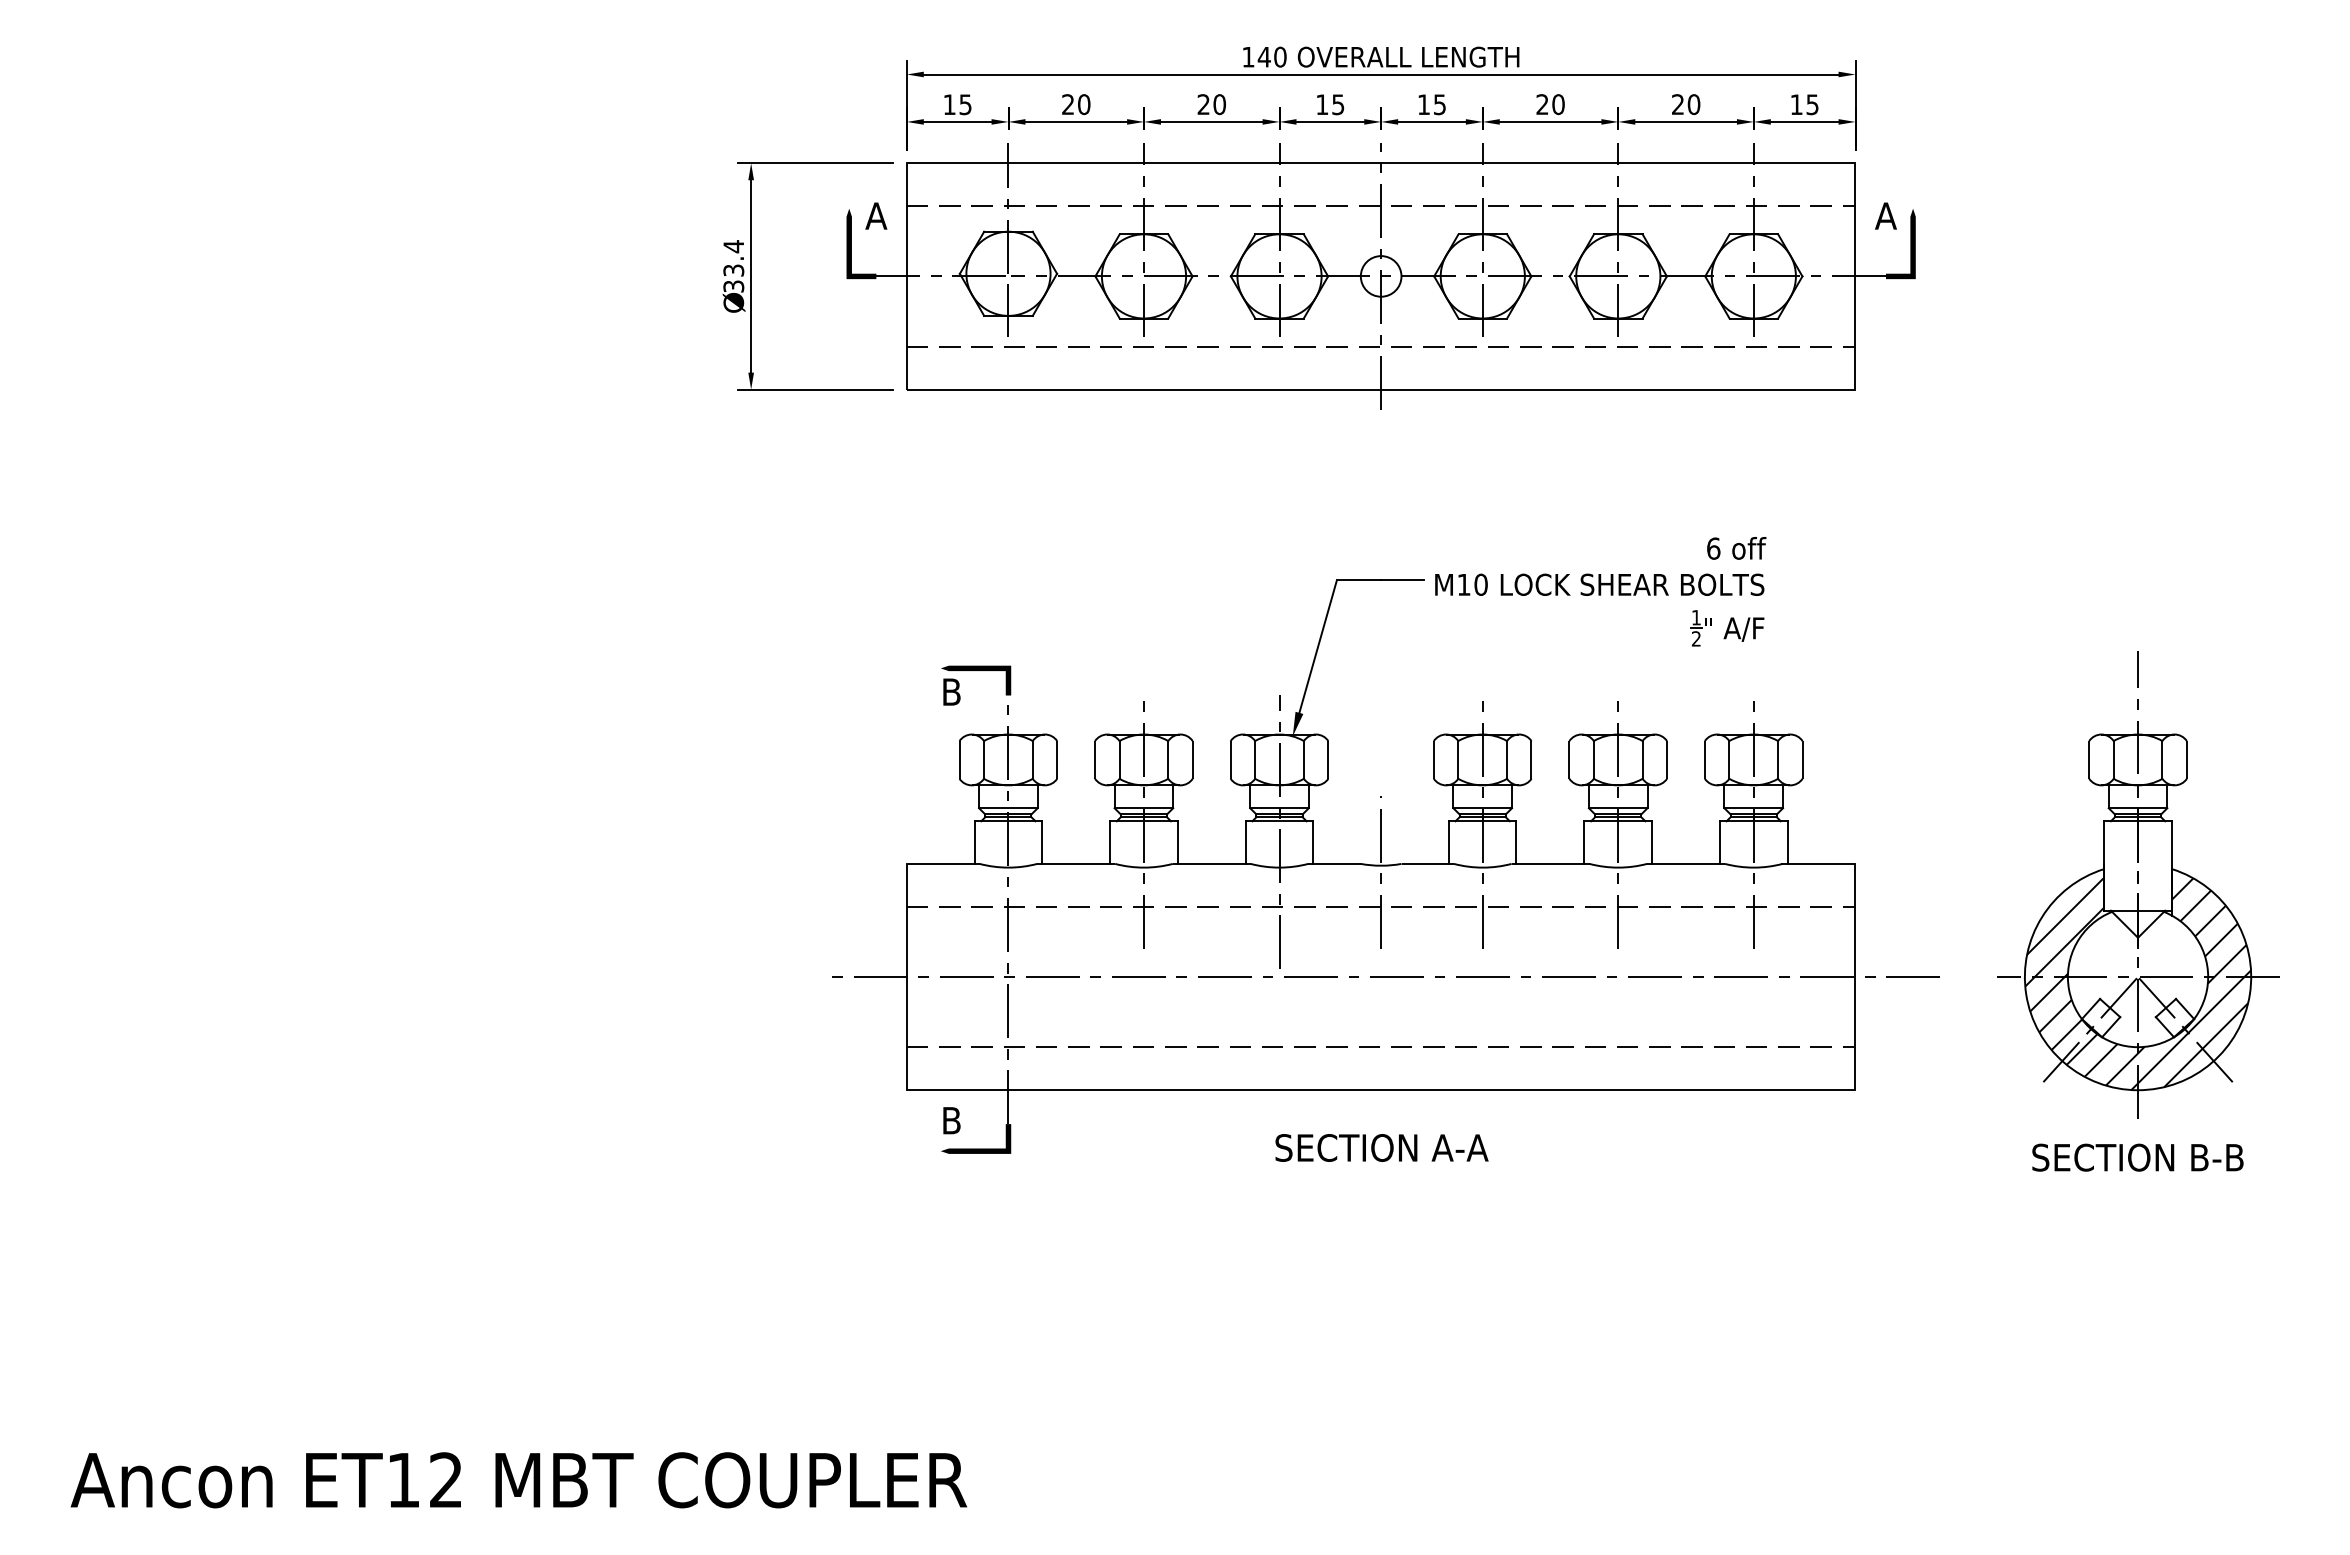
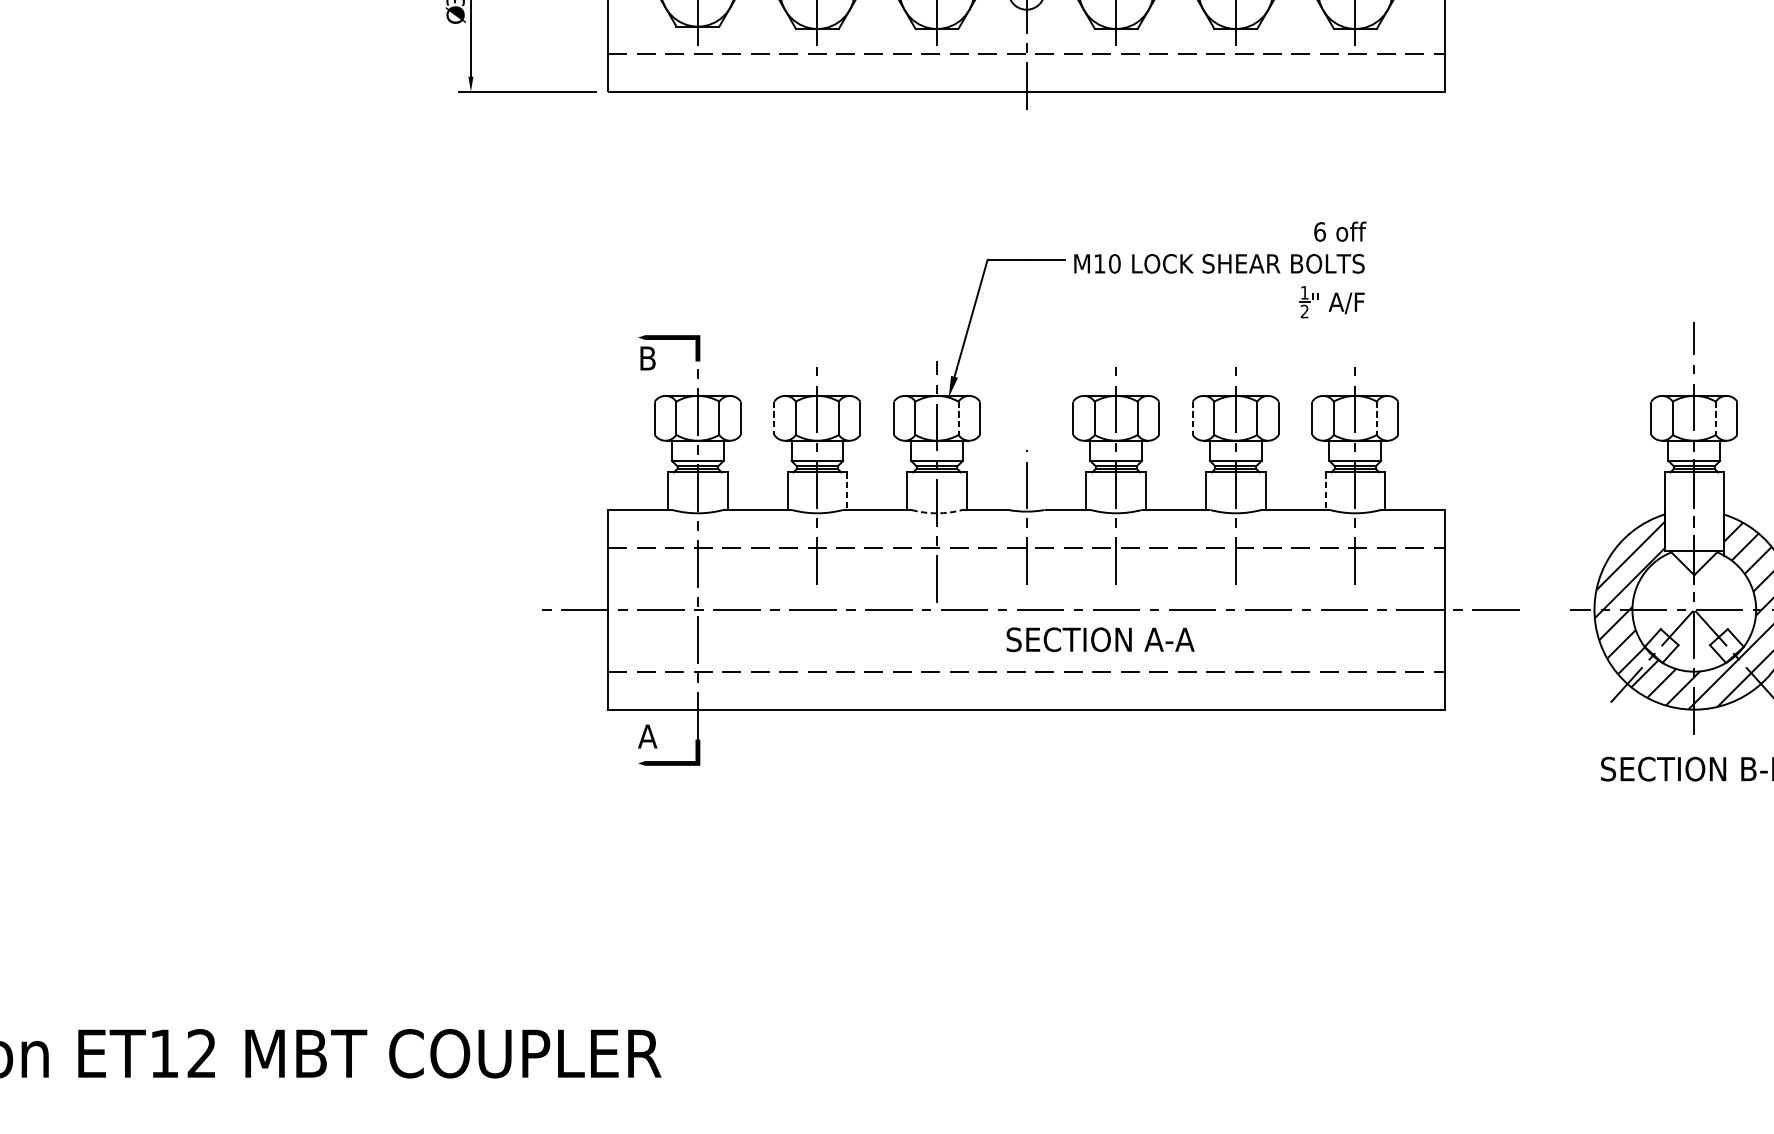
line: (1095, 759) -> (774, 417), solid -> dashed
line: (1303, 759) -> (958, 417), solid -> dashed
line: (1569, 759) -> (1192, 417), solid -> dashed
line: (1778, 759) -> (1377, 417), solid -> dashed
line: (2162, 759) -> (1715, 417), solid -> dashed
line: (1177, 843) -> (847, 492), solid -> dashed
line: (1719, 843) -> (1325, 492), solid -> dashed
arc: (1279, 867) -> (936, 513), solid -> dashed
text: (951, 1120) -> (647, 736), B -> A
text: (1381, 1147) -> (1100, 639), moved

